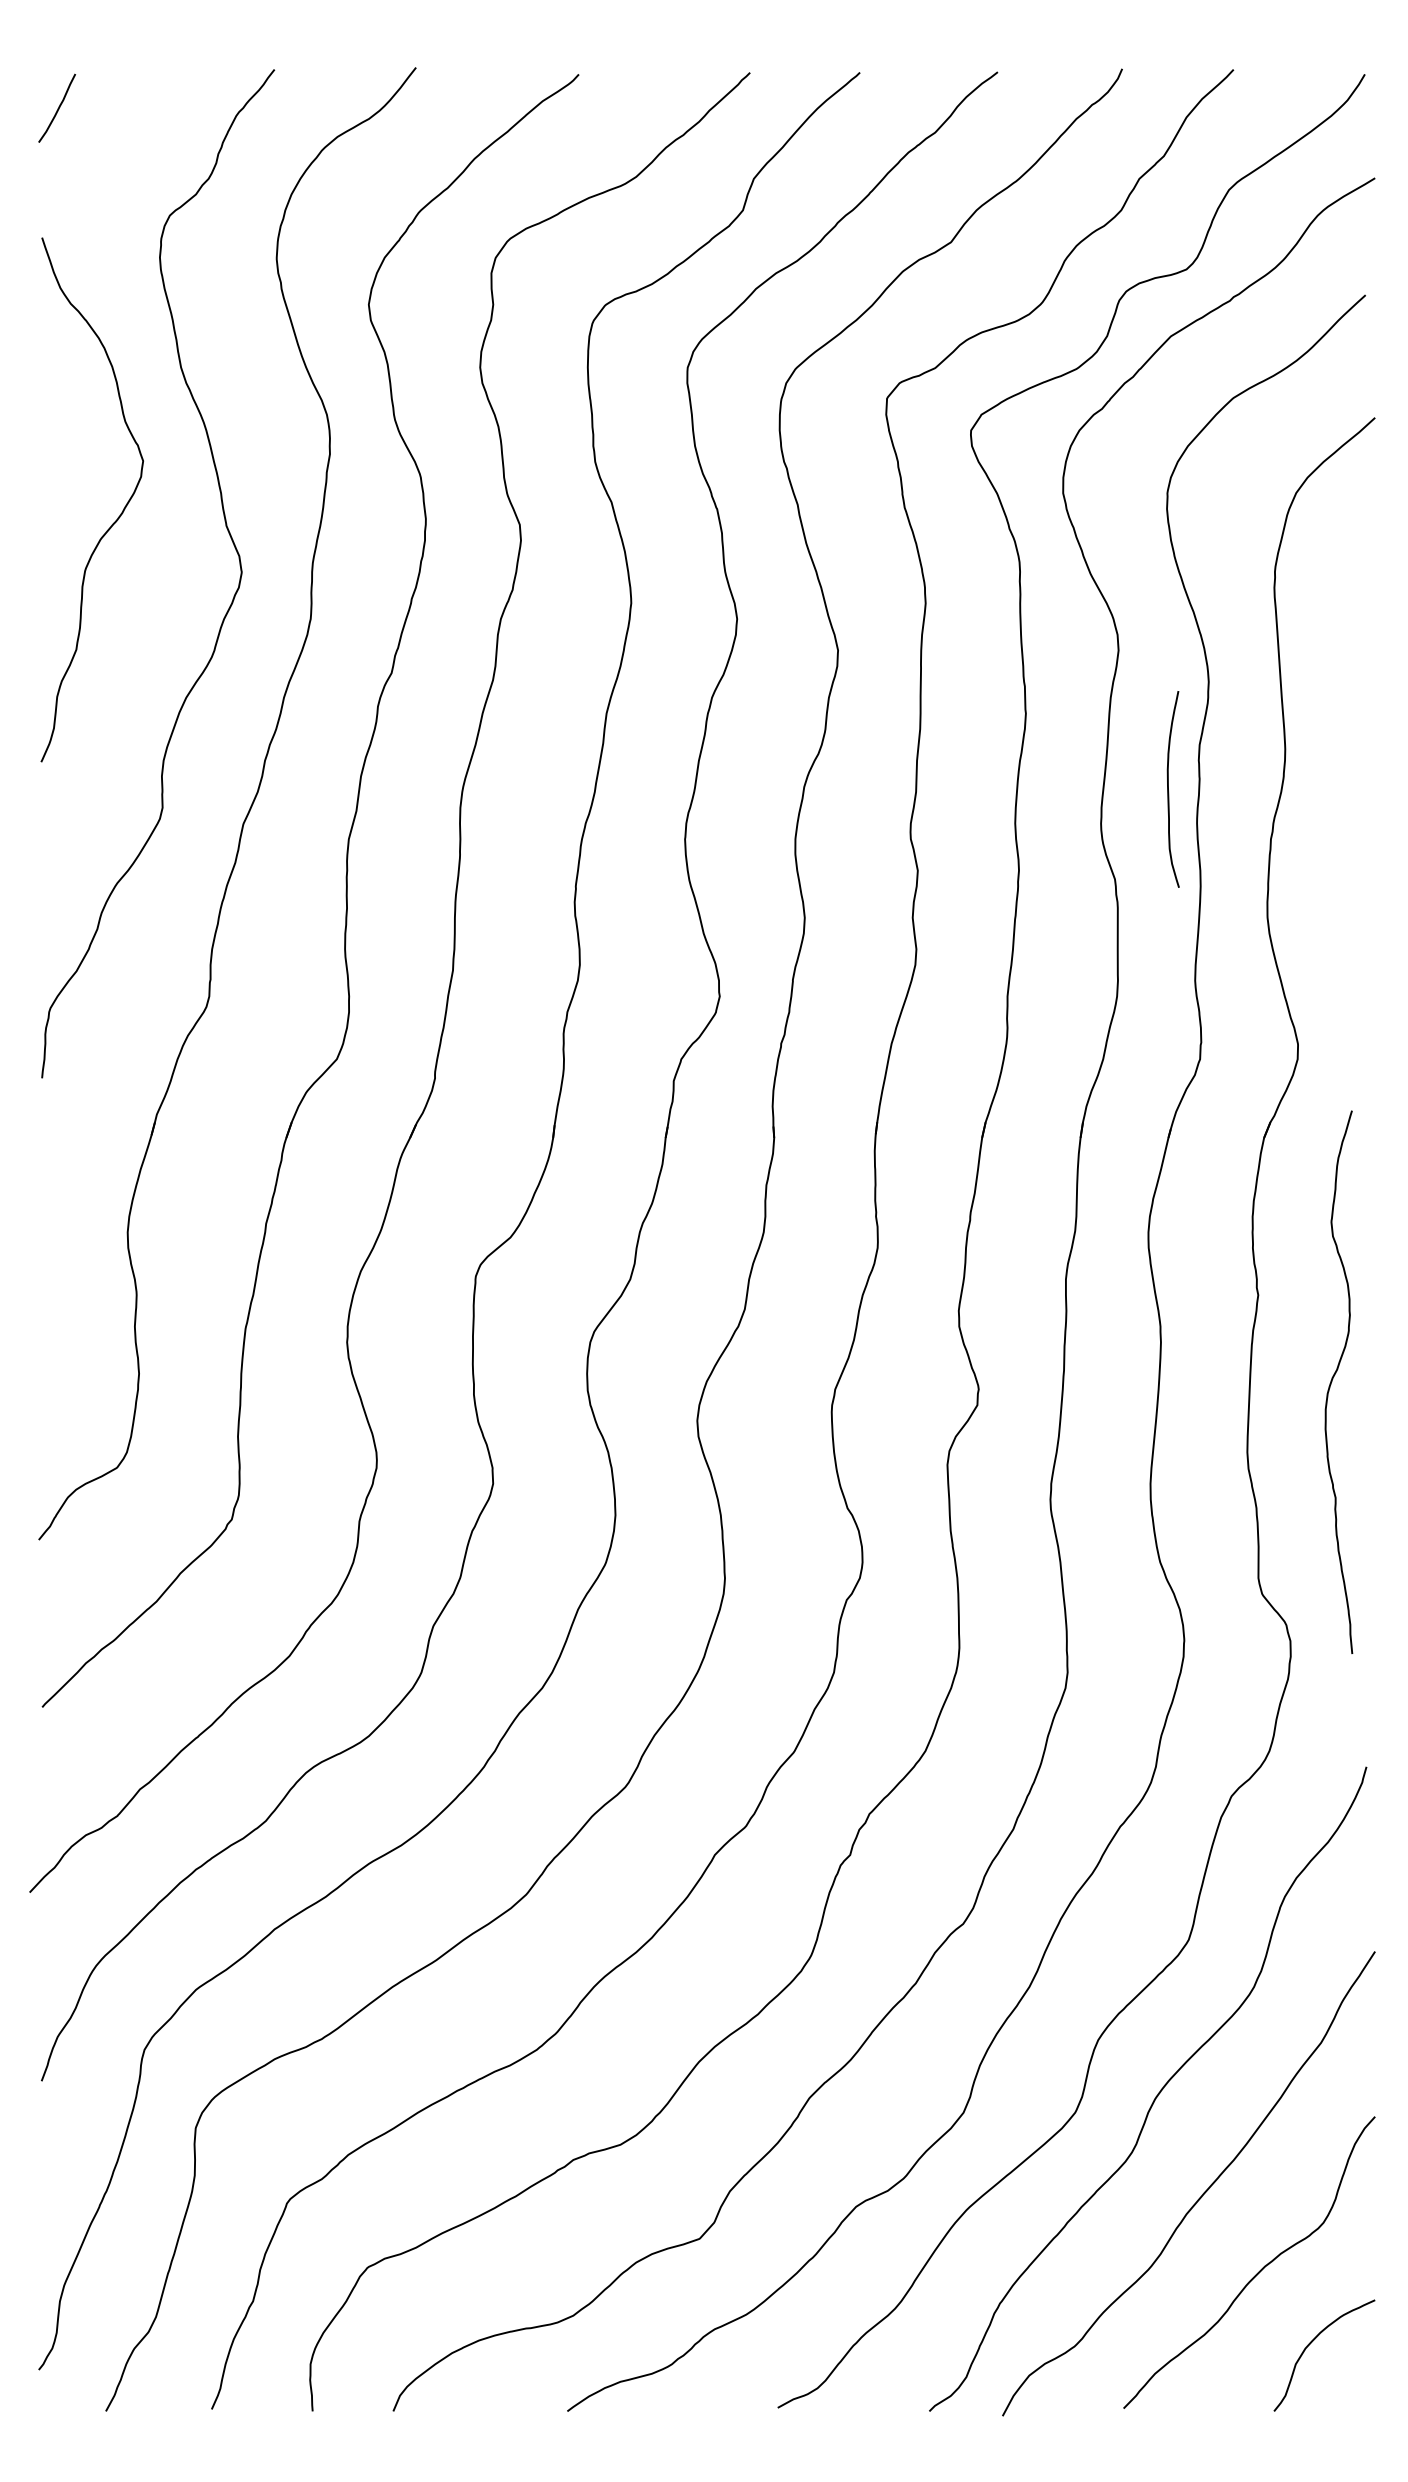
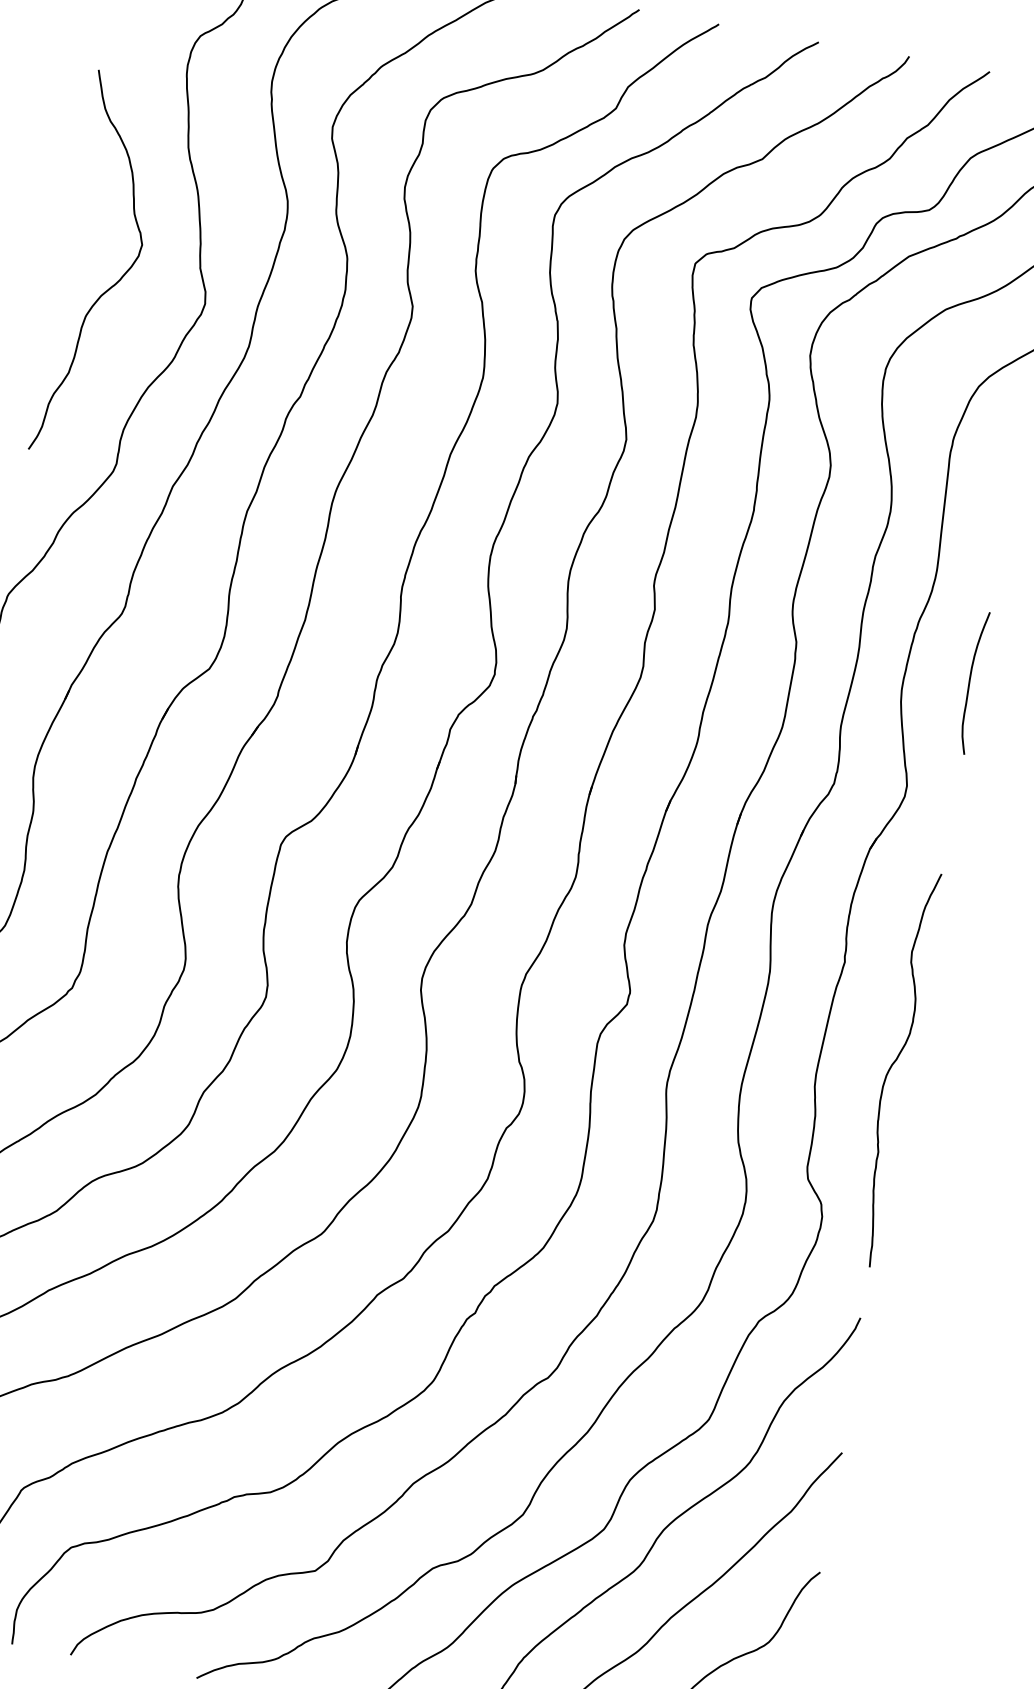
curve: (117, 517) -> (116, 282), moved
curve: (1168, 789) -> (969, 682), moved
curve: (1333, 1379) -> (892, 1066), moved

